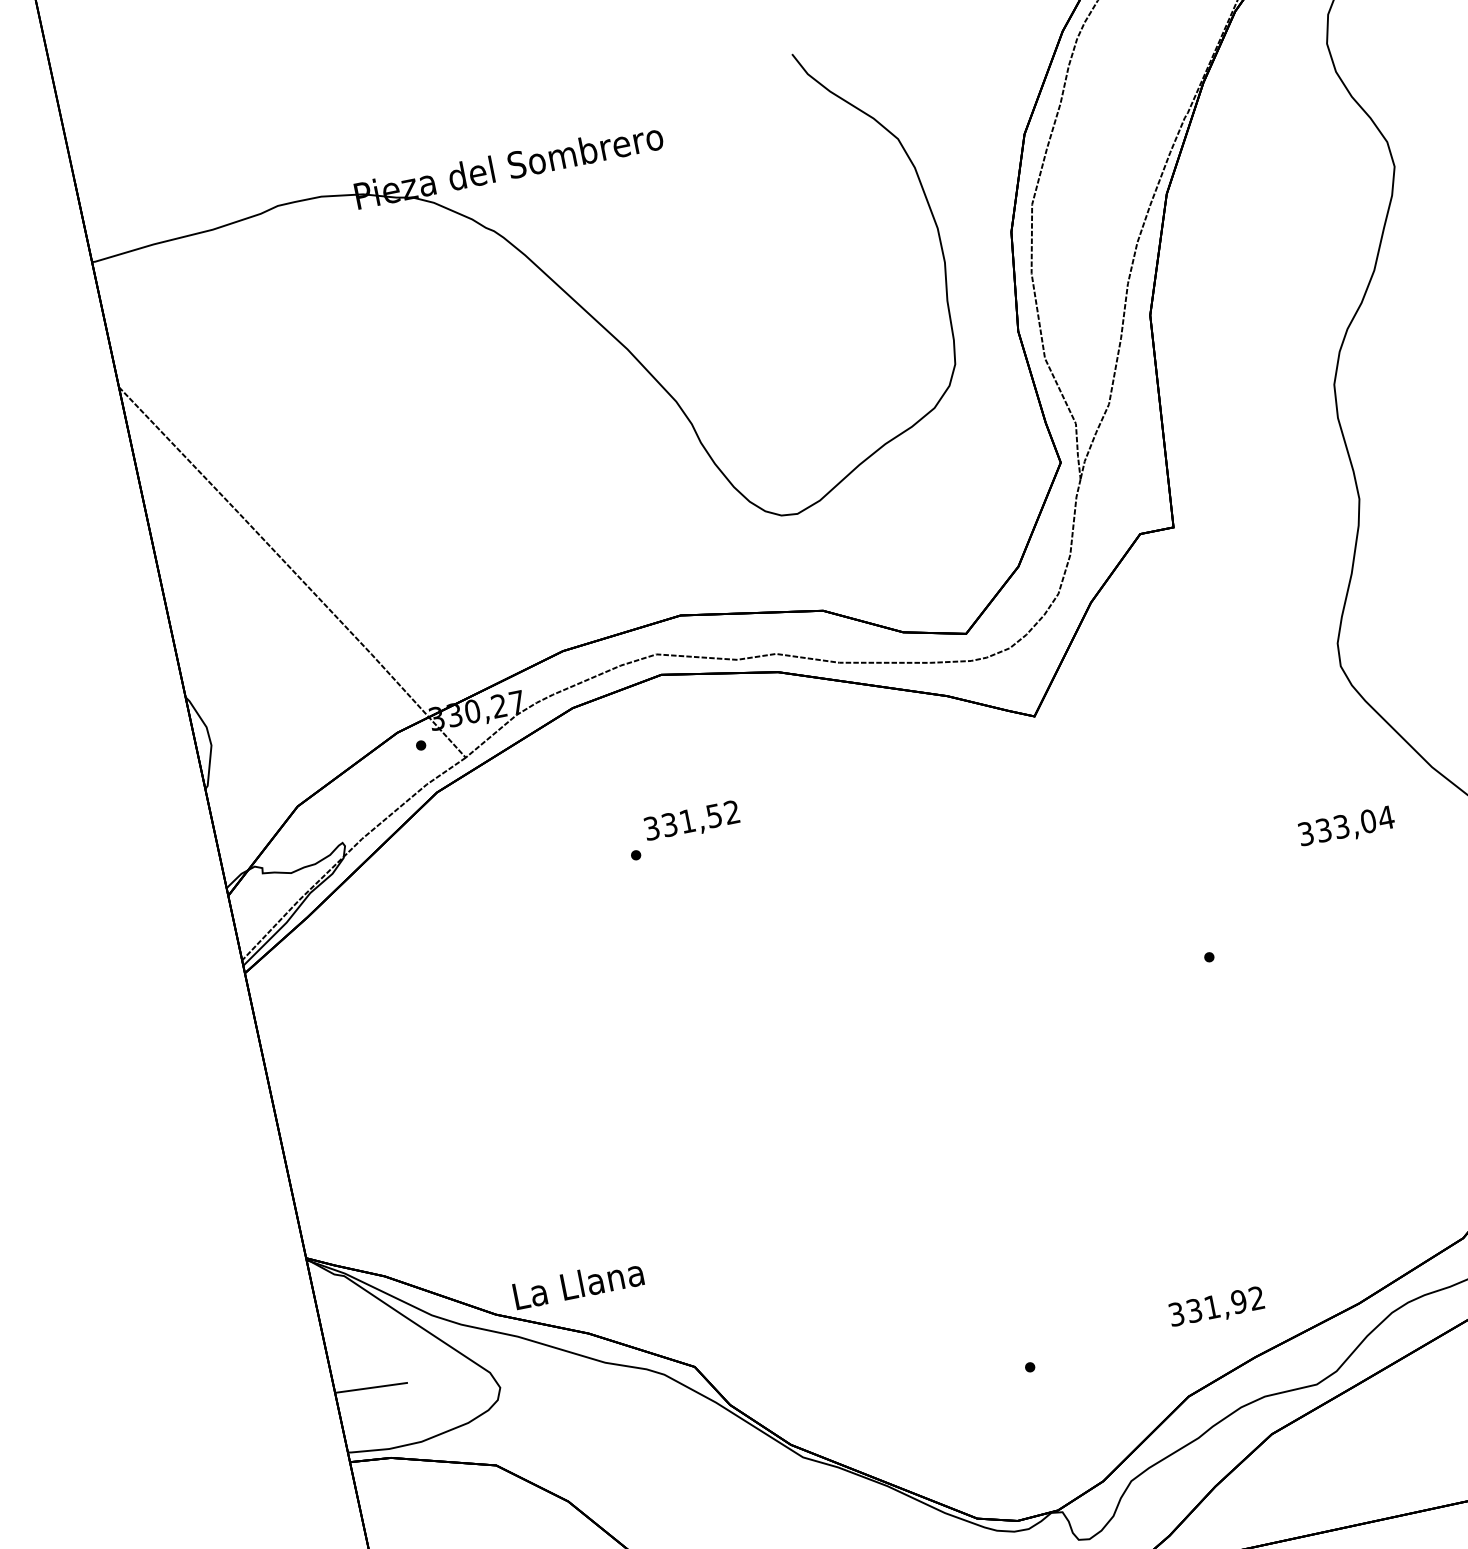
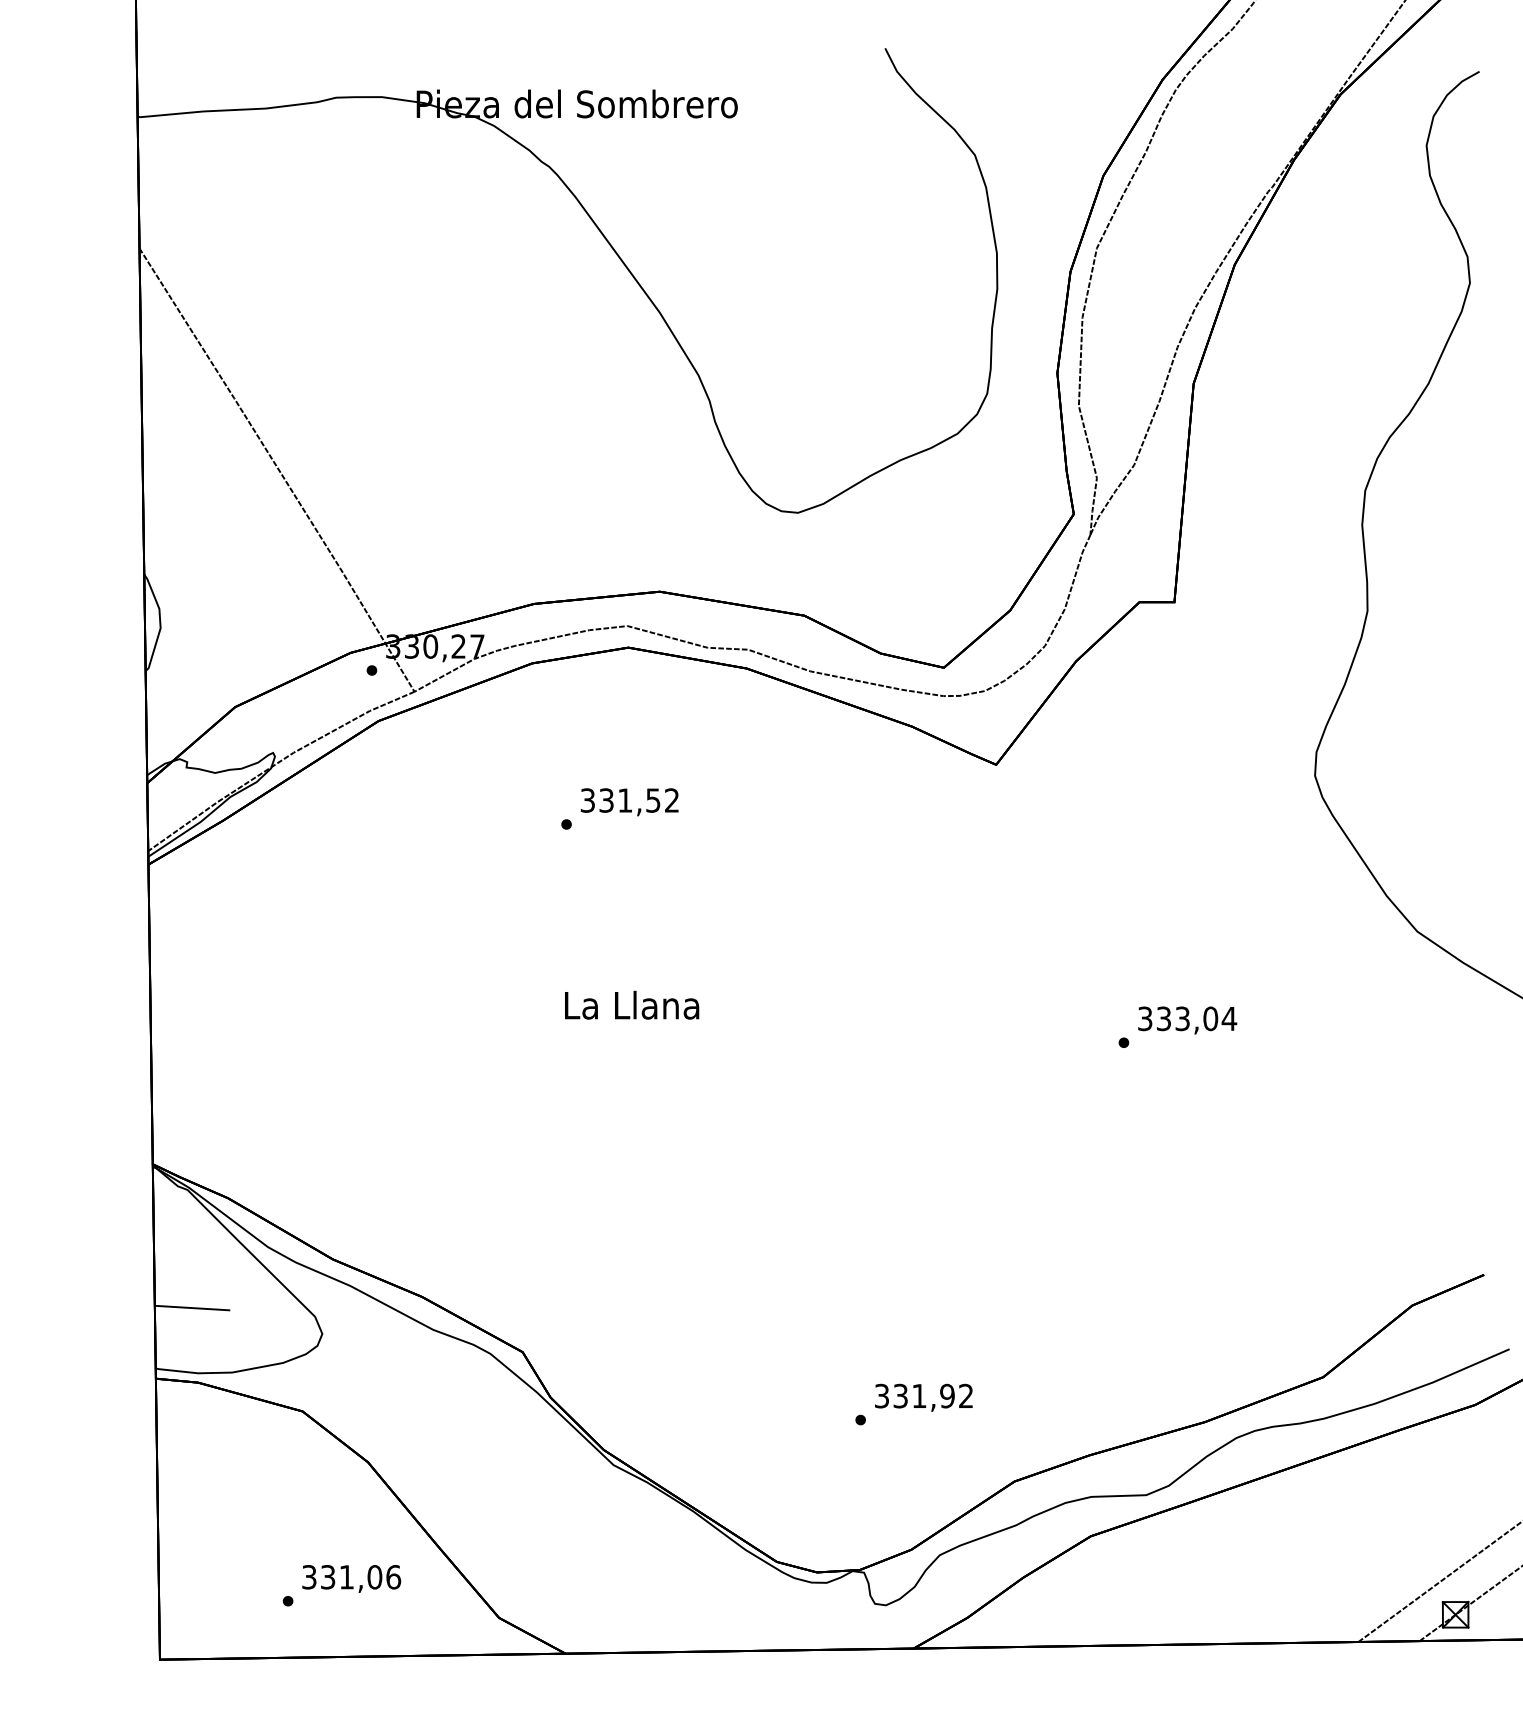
text: (1346, 827) -> (1187, 1020), moved
text: (578, 1283) -> (632, 1004), moved
text: (1216, 1307) -> (923, 1397), moved

